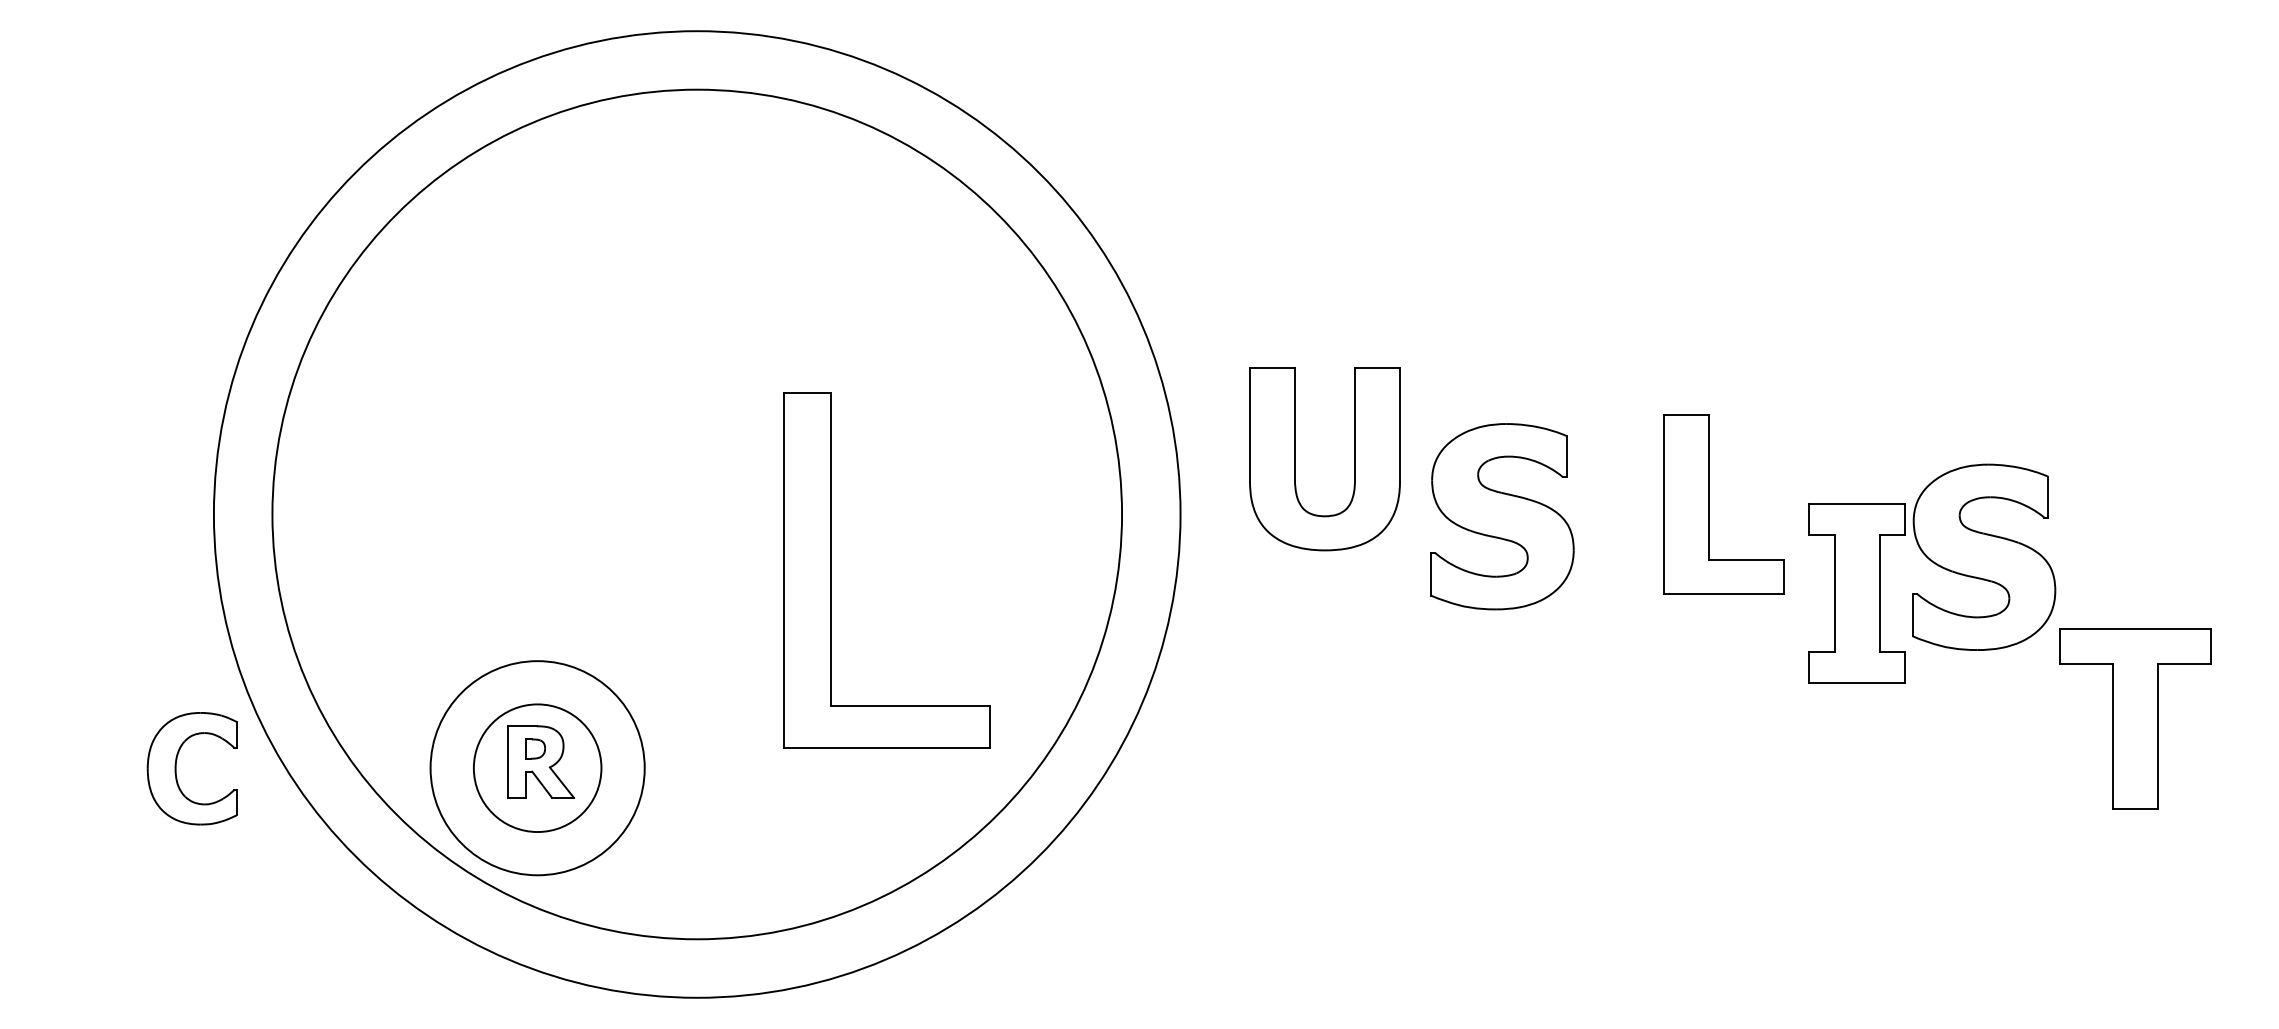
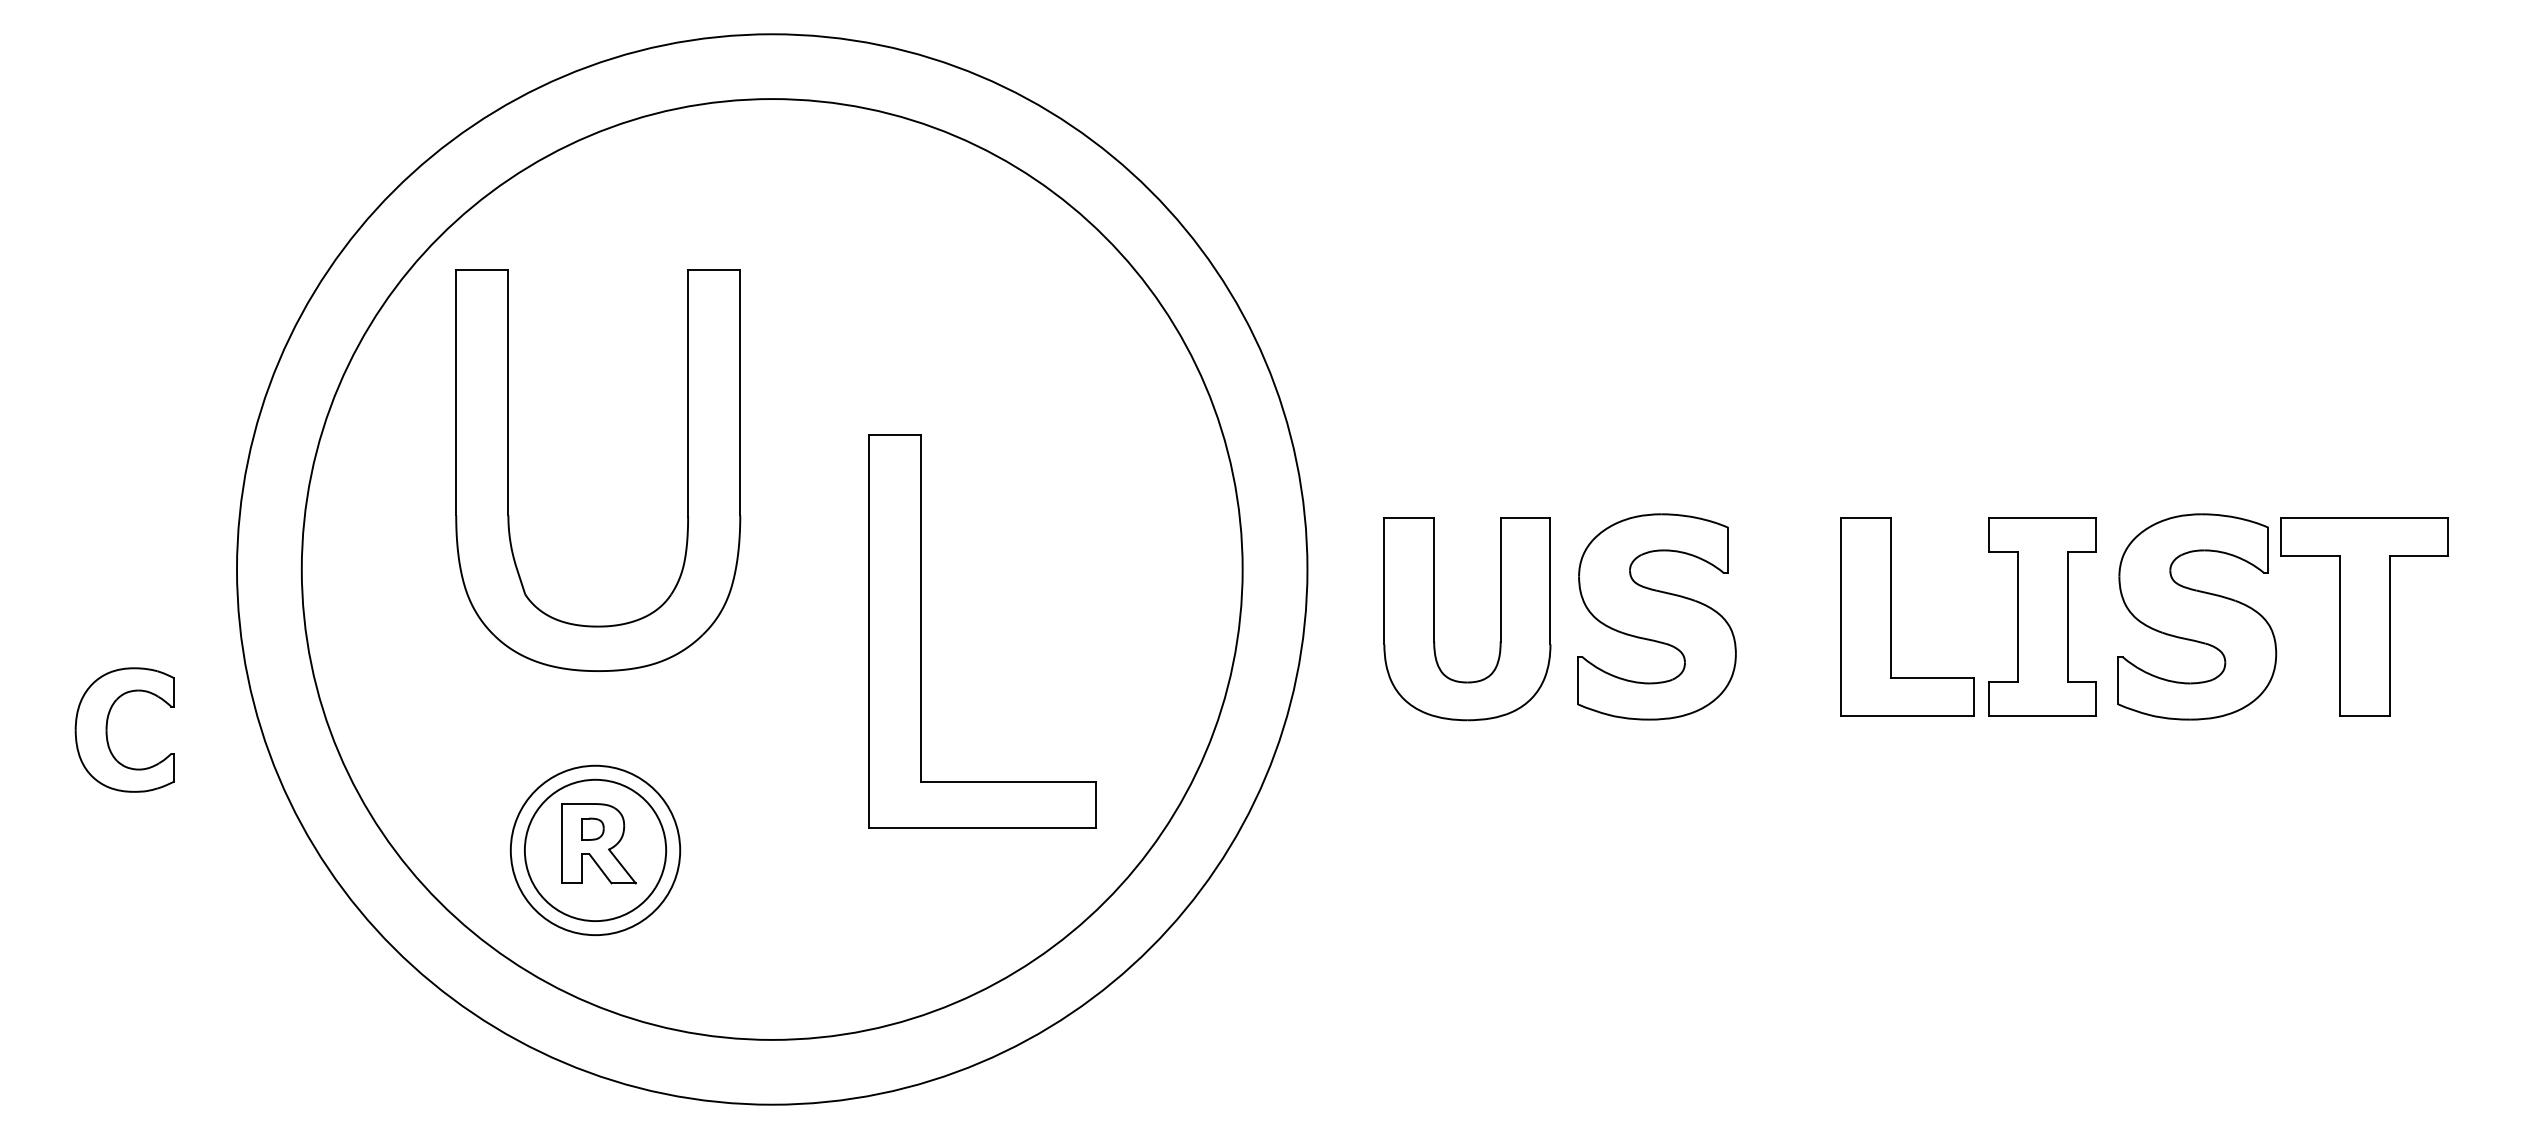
part: (620, 425) -> (687, 470), added
part: (1295, 459) -> (1434, 619), moved
part: (1709, 504) -> (1891, 616), moved
part: (1502, 516) -> (1656, 616), moved
part: (1856, 593) -> (2042, 616), moved
part: (2135, 718) -> (2364, 616), moved
part: (176, 768) -> (107, 729), moved
circle: (537, 768) -> (595, 850), size x0.71

